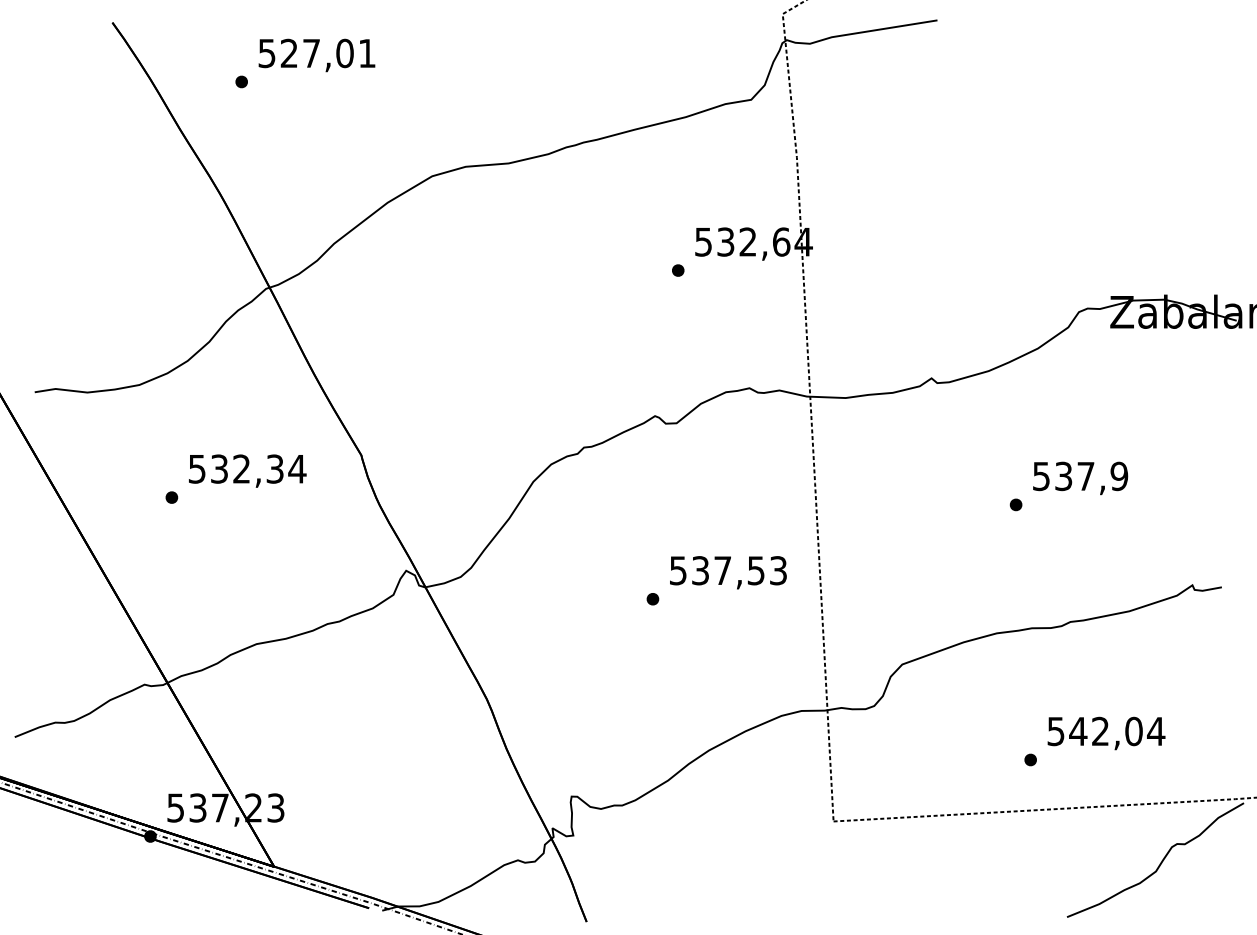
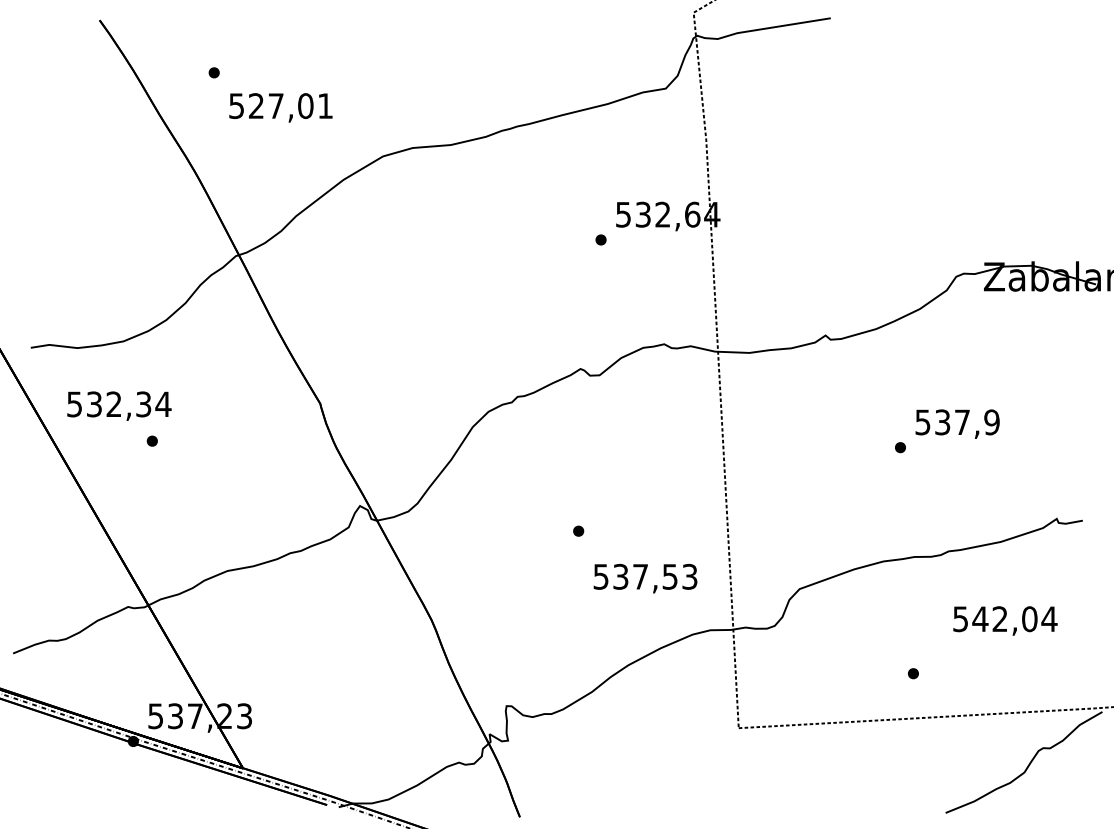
text: (316, 55) -> (280, 107), moved
text: (247, 470) -> (119, 405), moved
text: (728, 572) -> (645, 578), moved
text: (1106, 733) -> (1005, 620), moved

